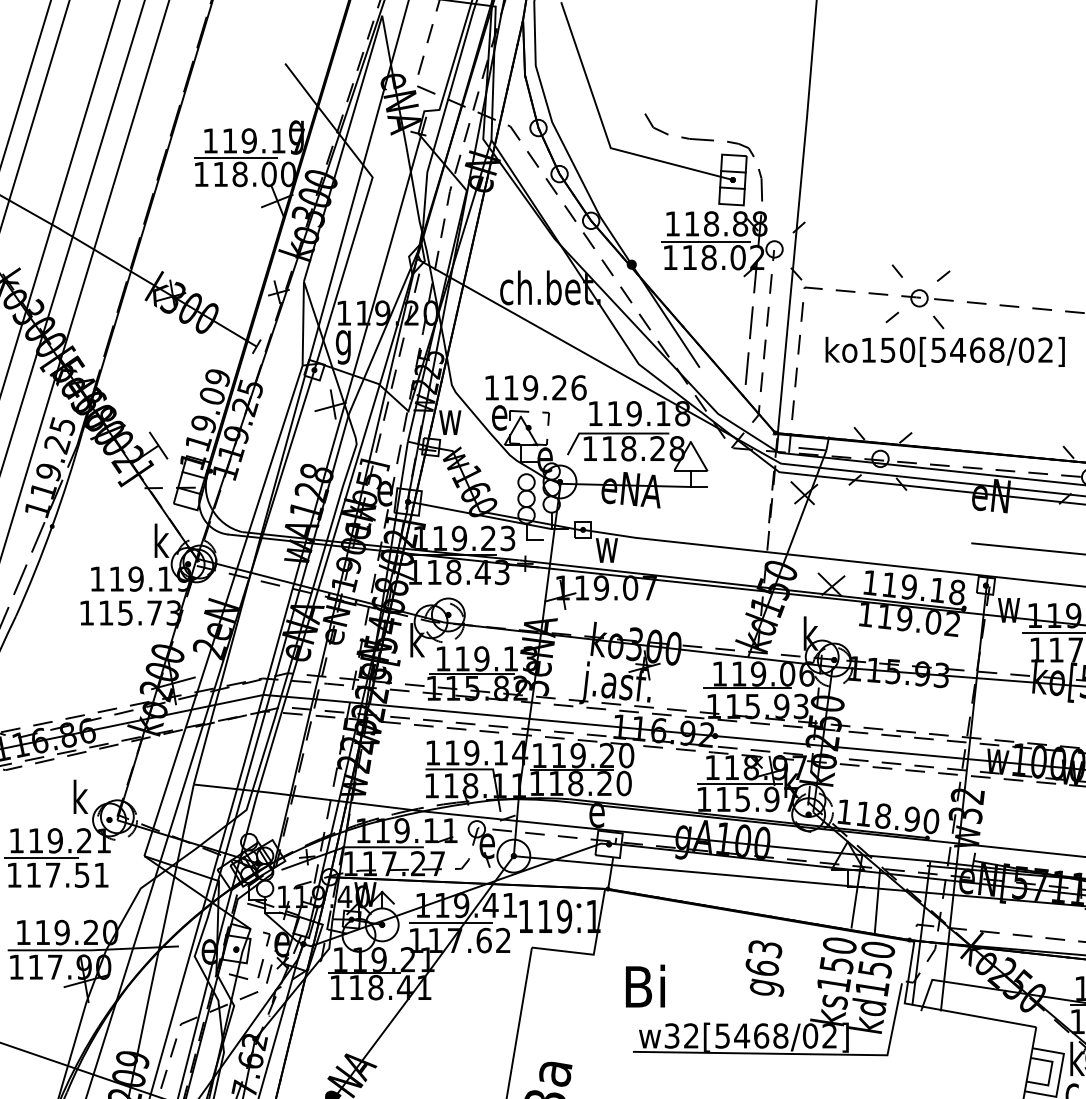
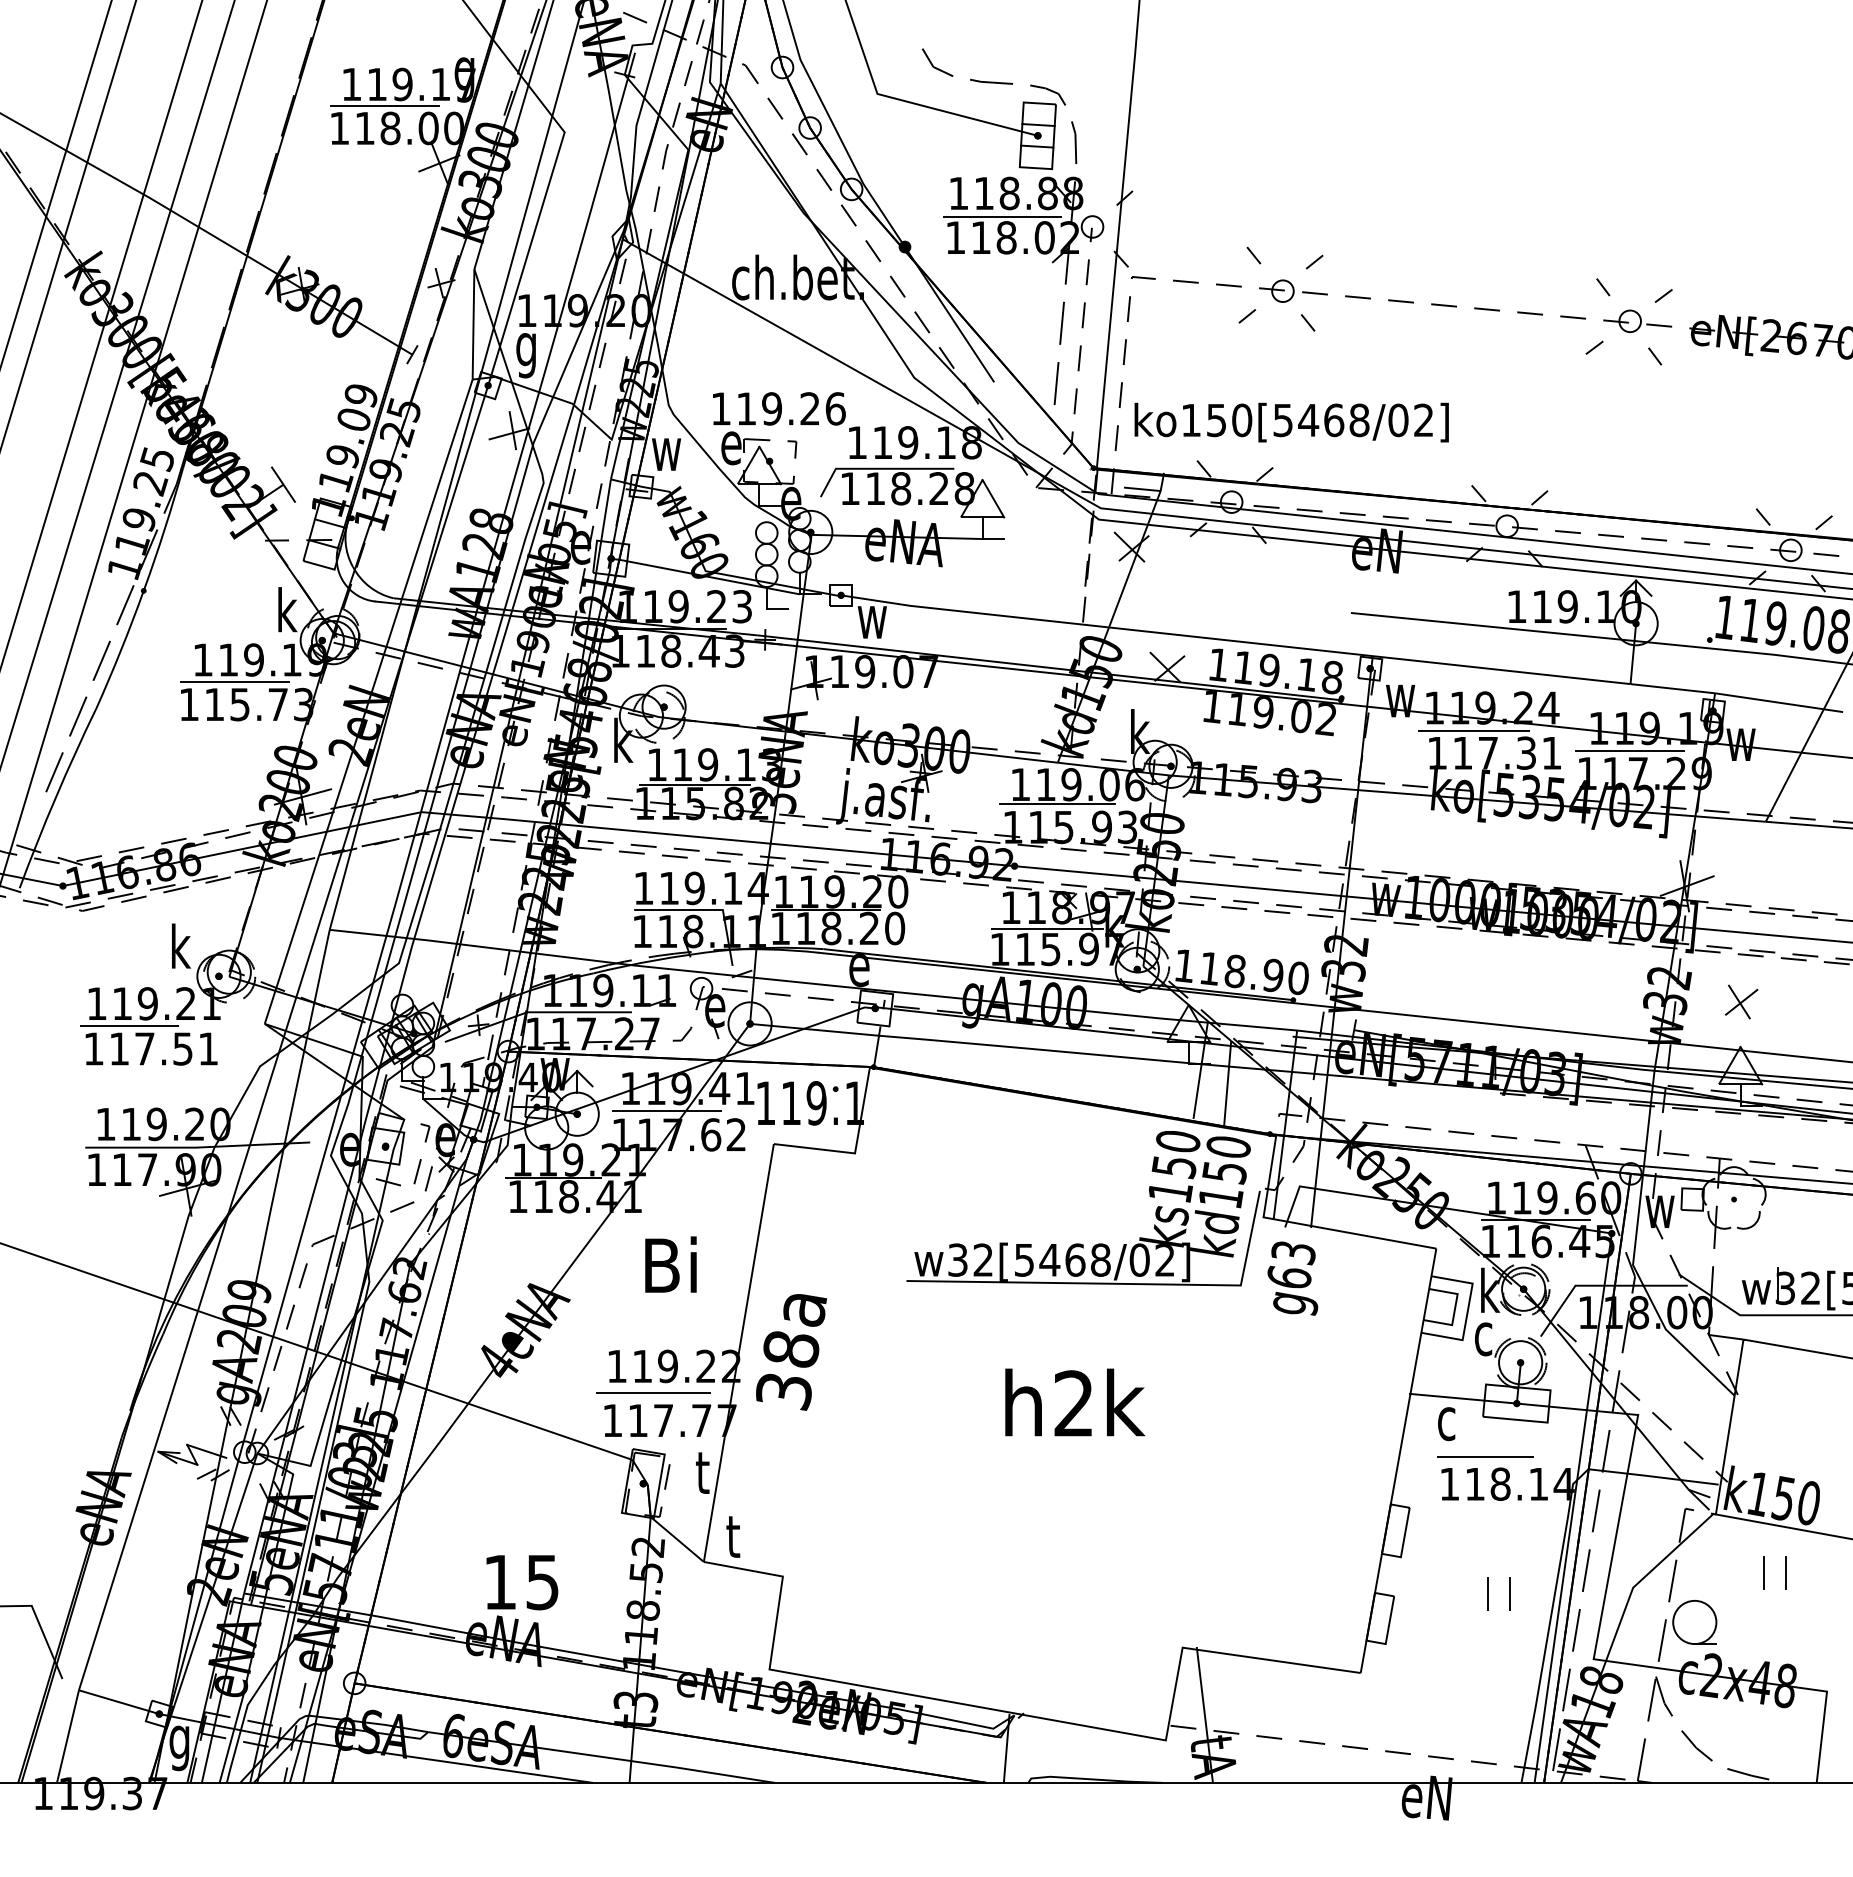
text: (945, 351) -> (1291, 422), moved
line: (121, 596) -> (234, 682), added
text: (764, 968) -> (1292, 1278), moved
text: (645, 986) -> (670, 1264), moved

